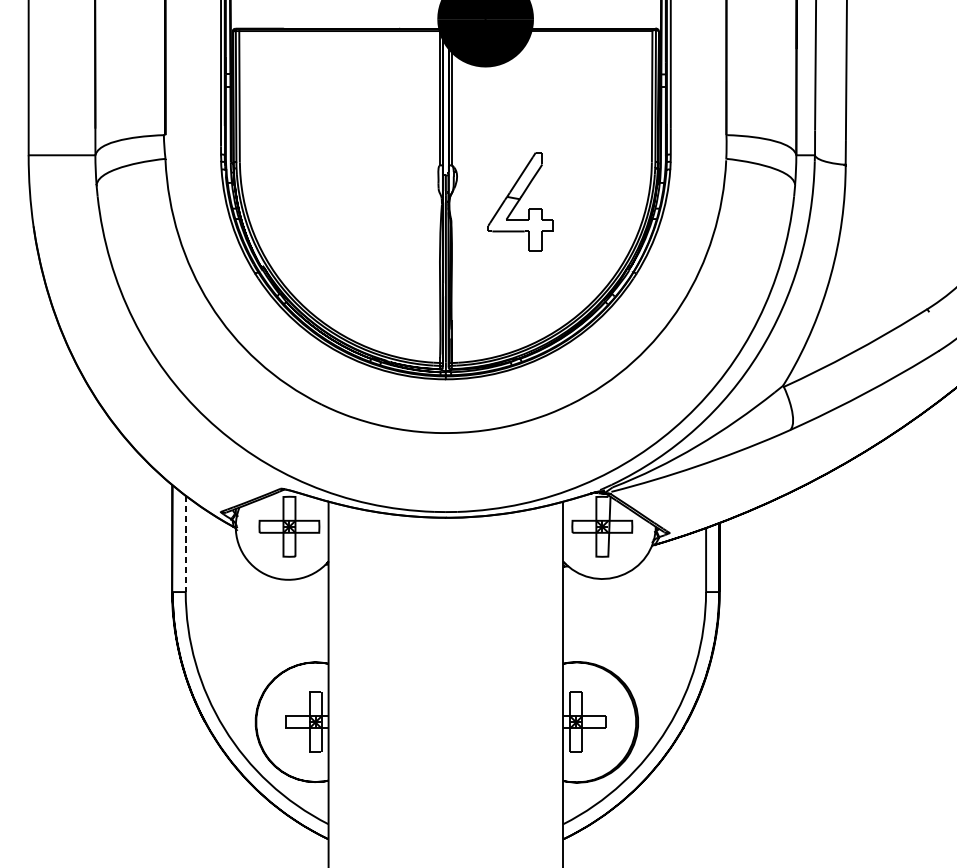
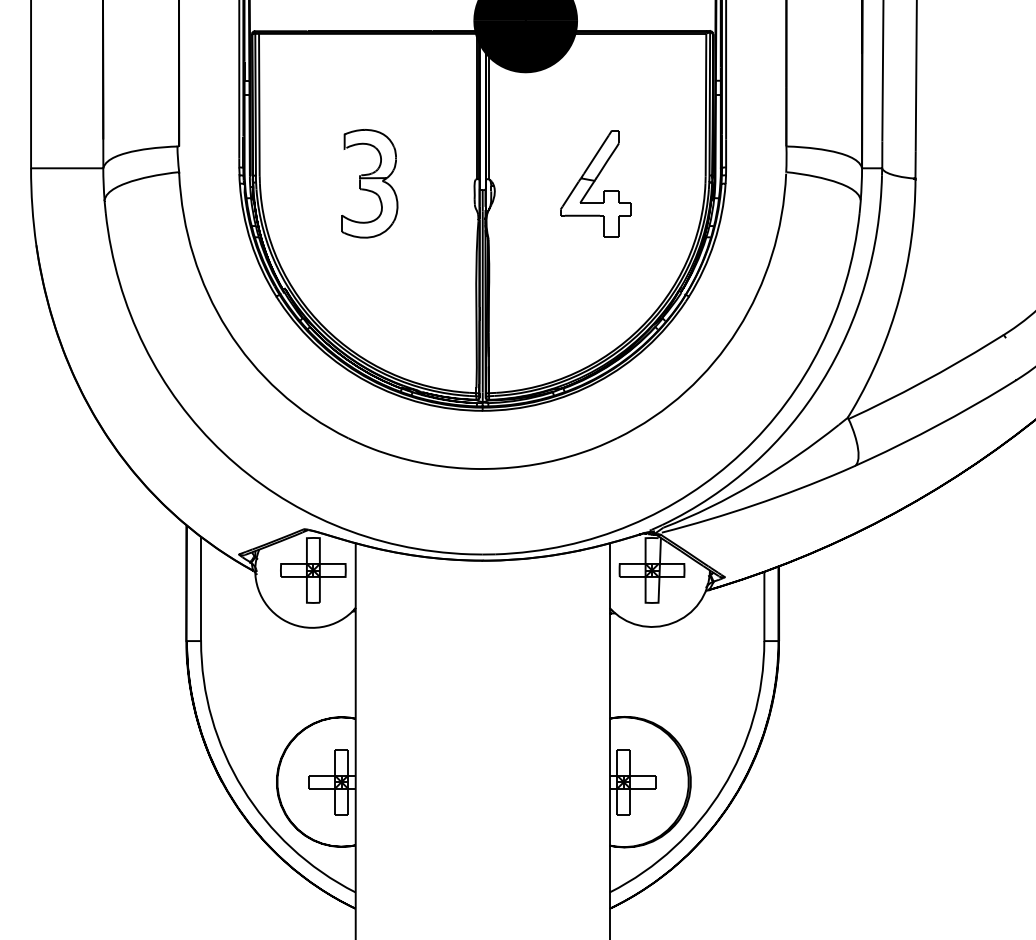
part: (341, 169) -> (369, 183), added
part: (520, 201) -> (595, 183), moved
line: (186, 544) -> (201, 589), dashed -> solid

